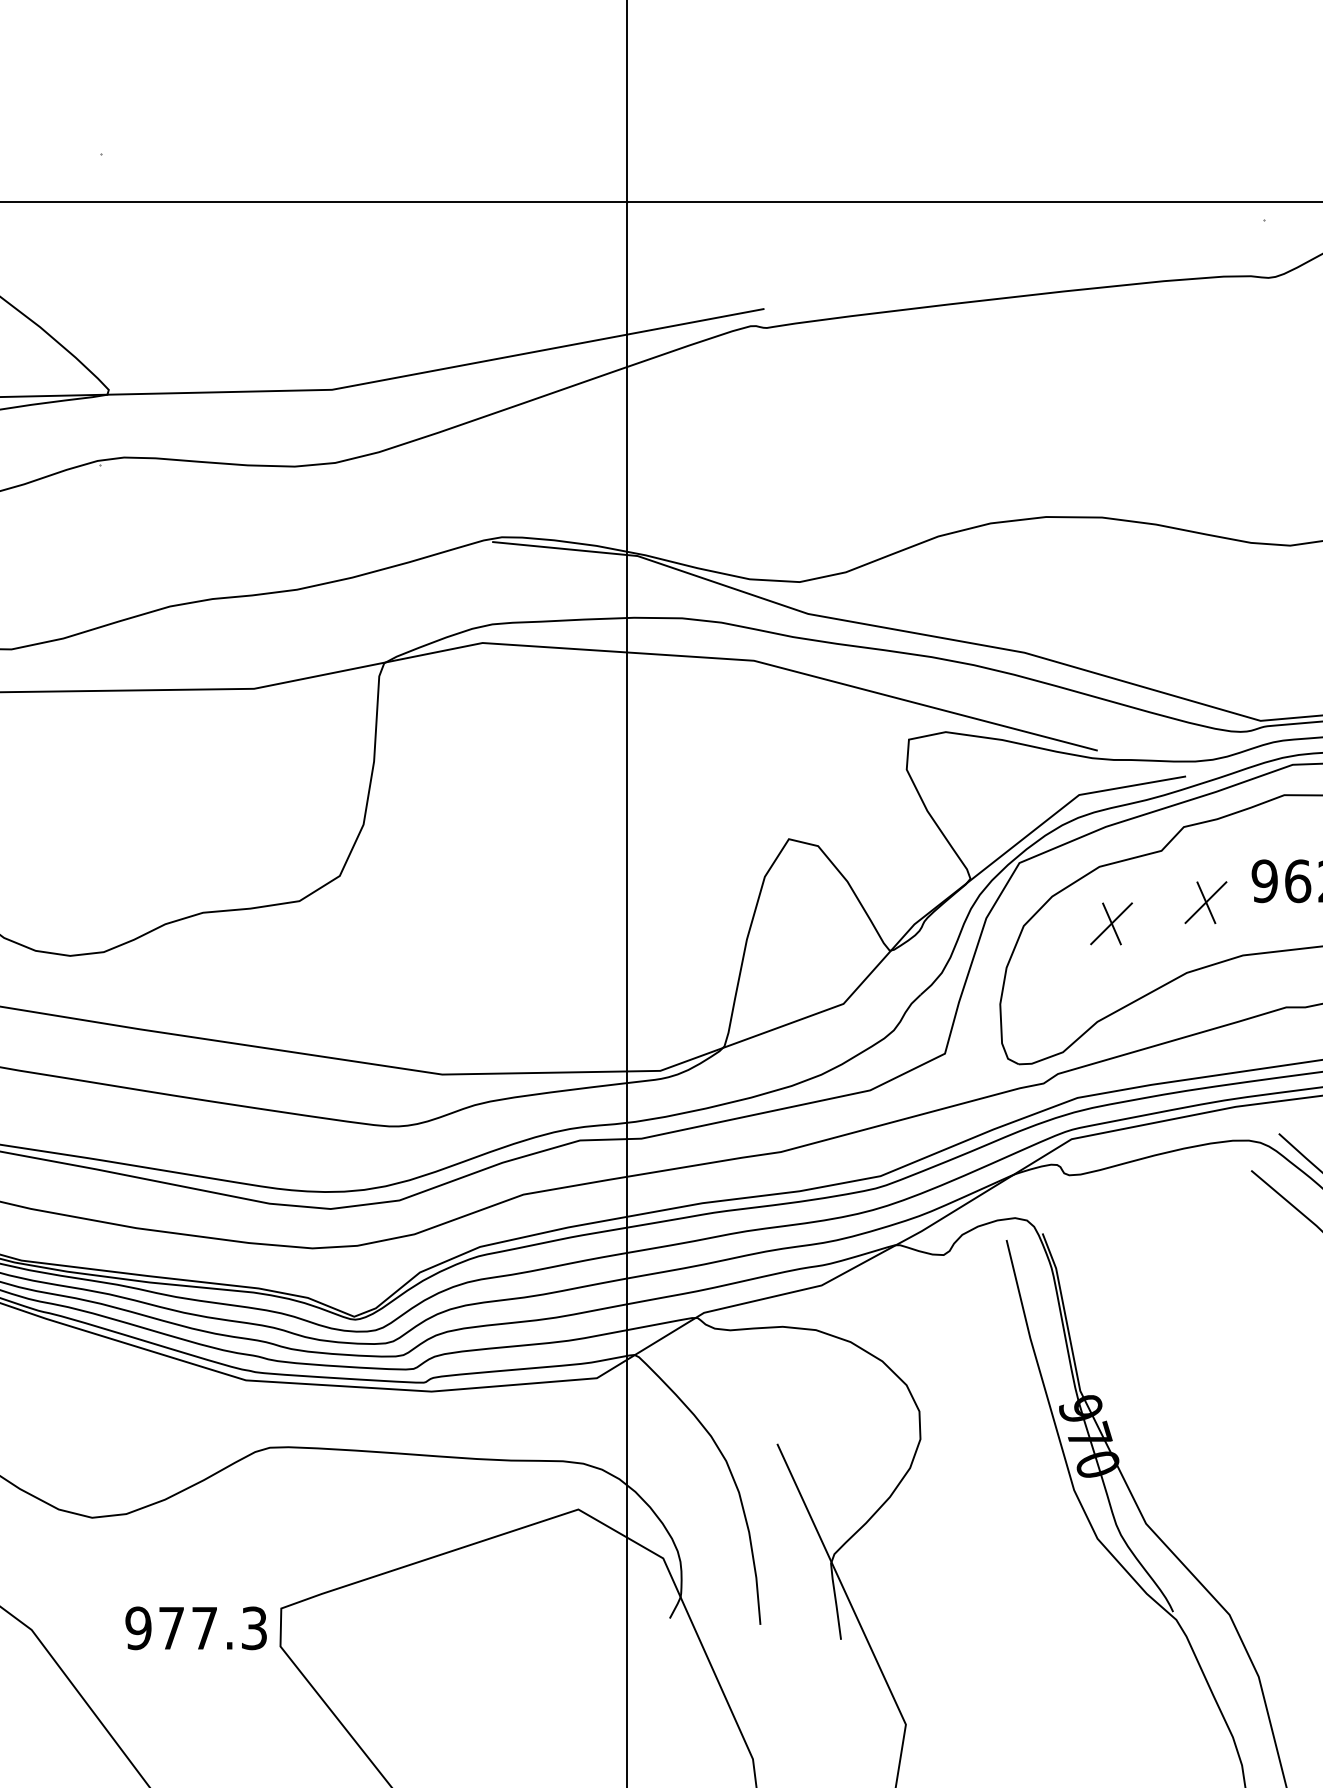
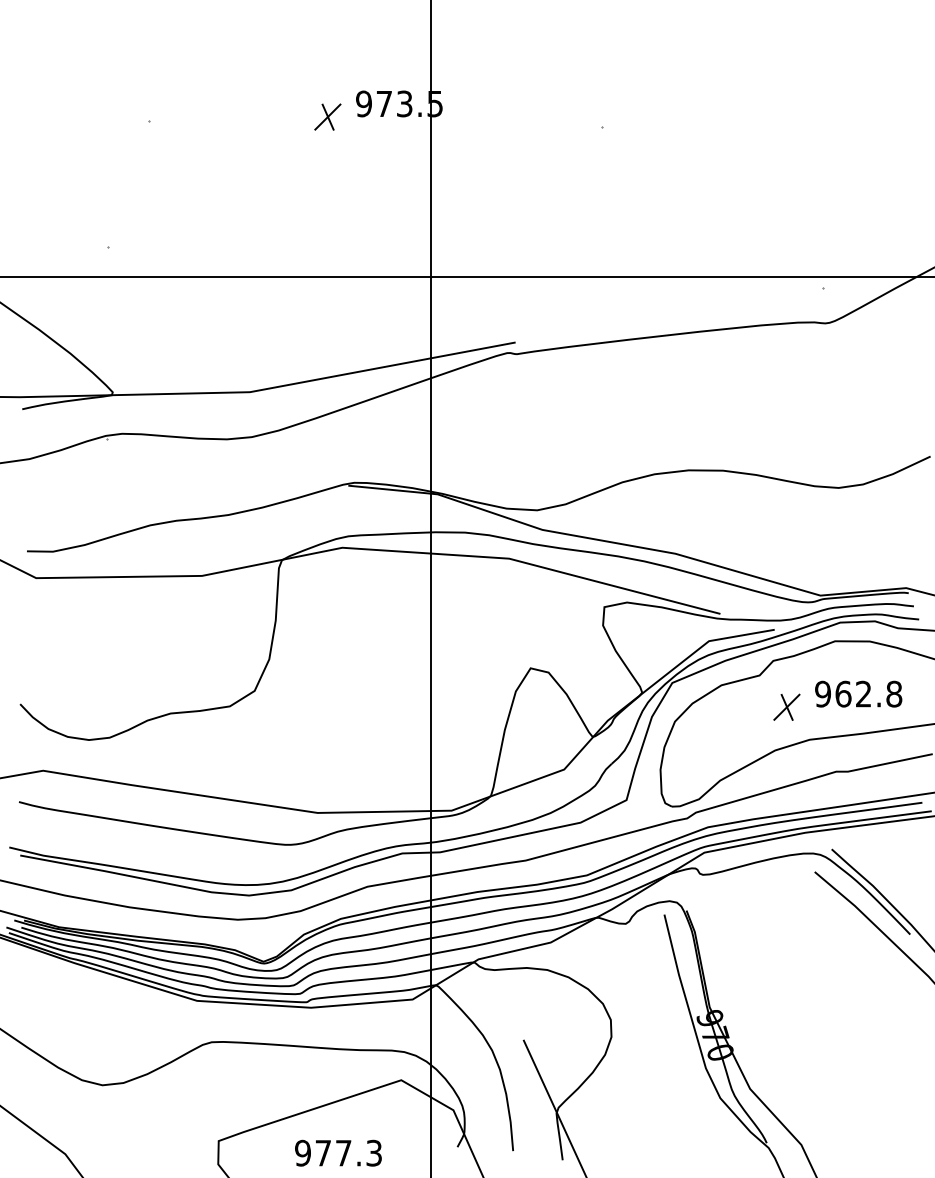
part: (1110, 922) -> (728, 719), removed
text: (196, 1627) -> (338, 1152), moved

